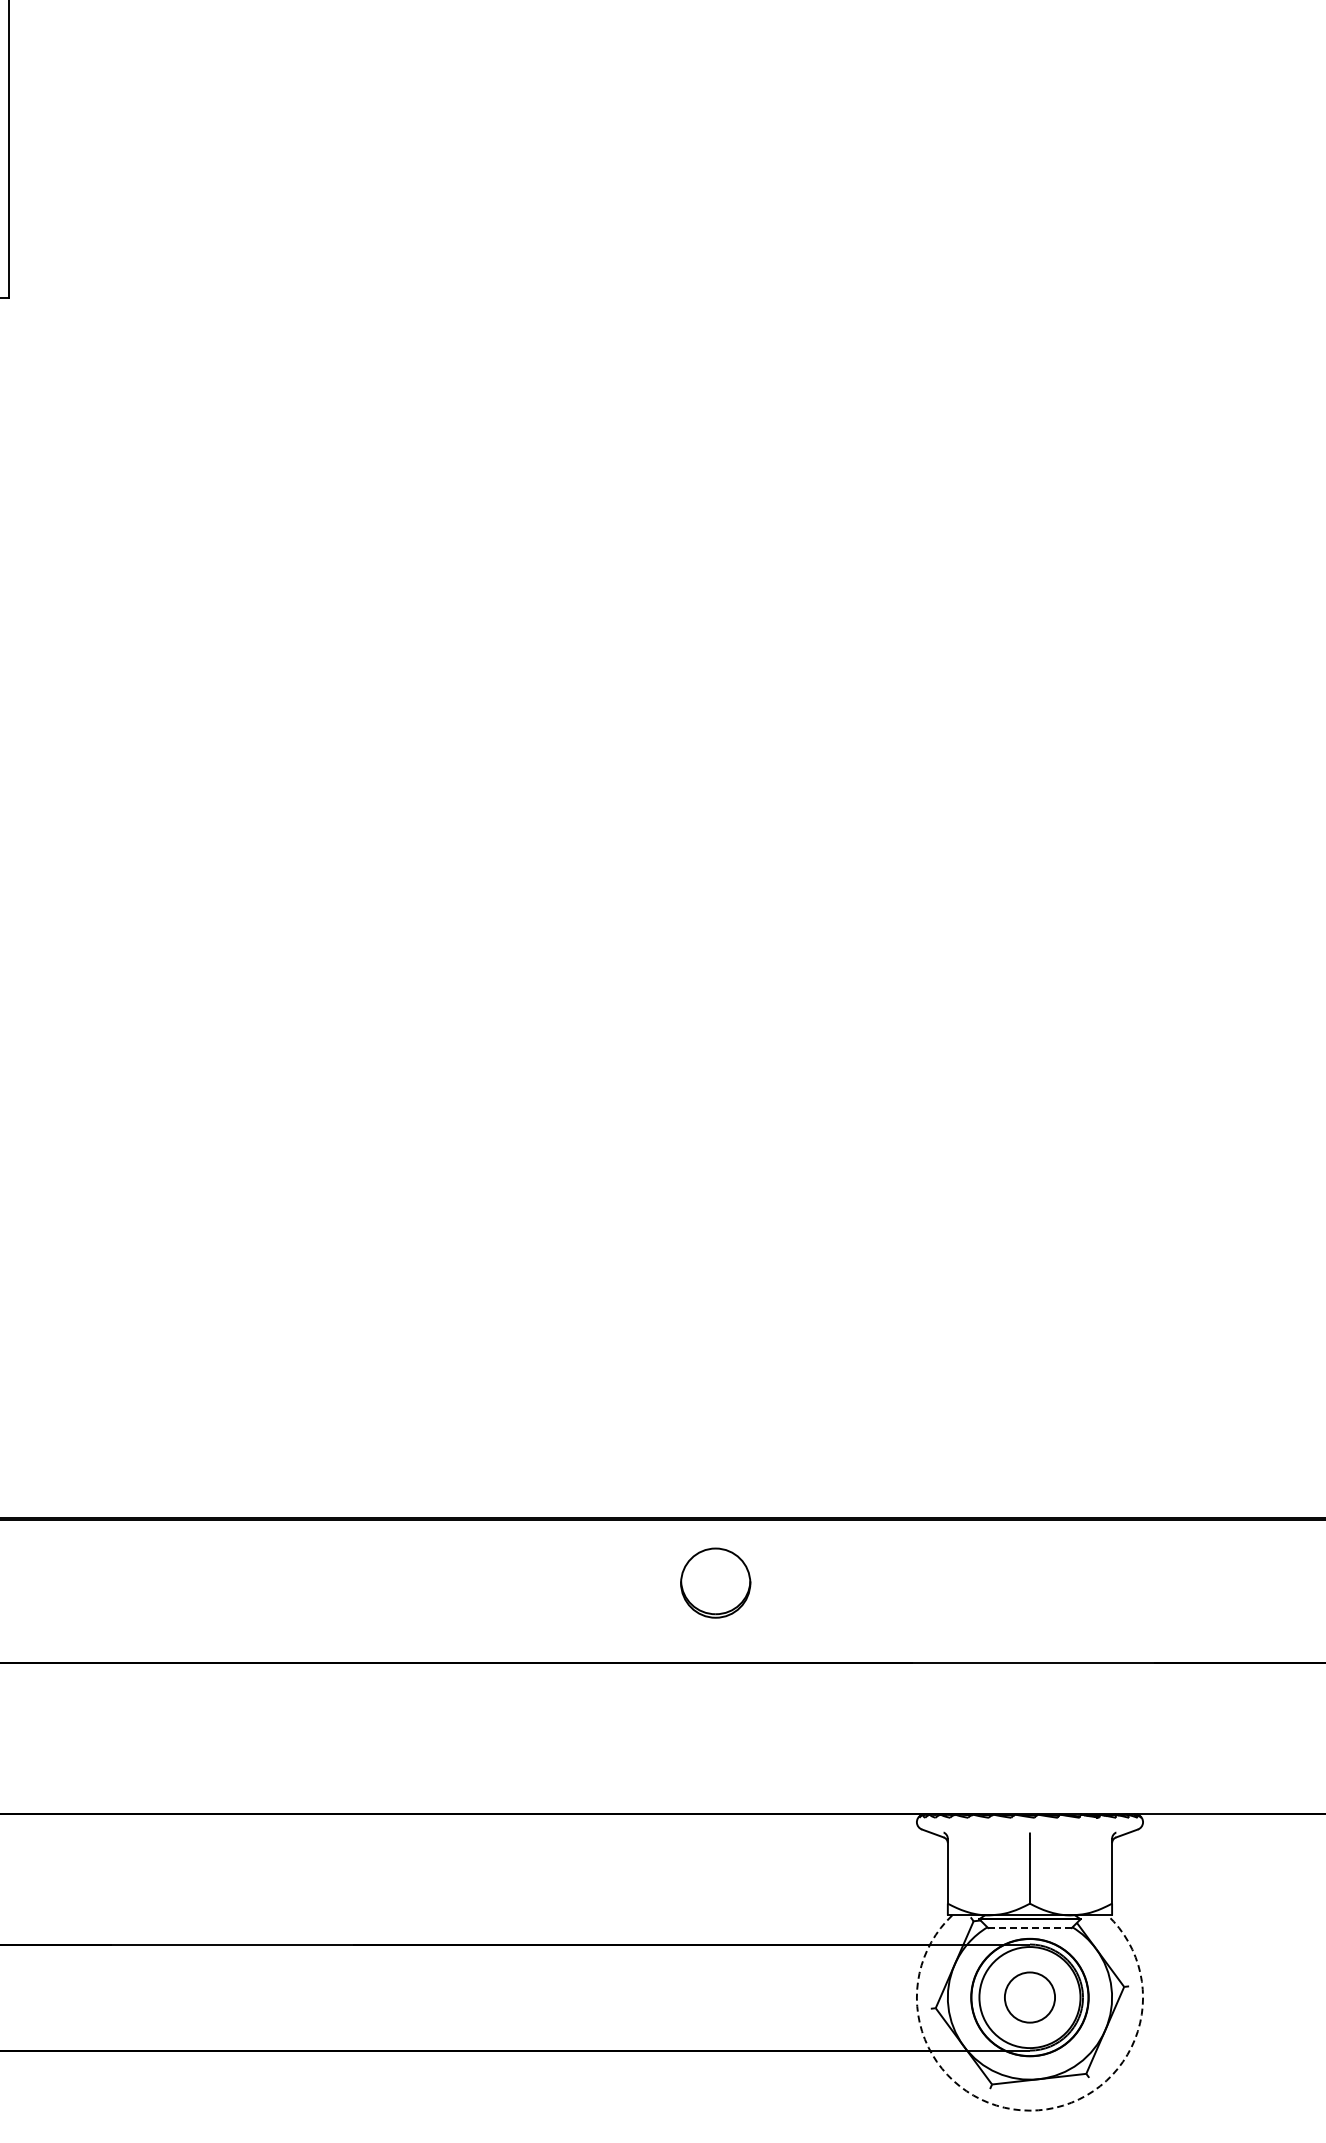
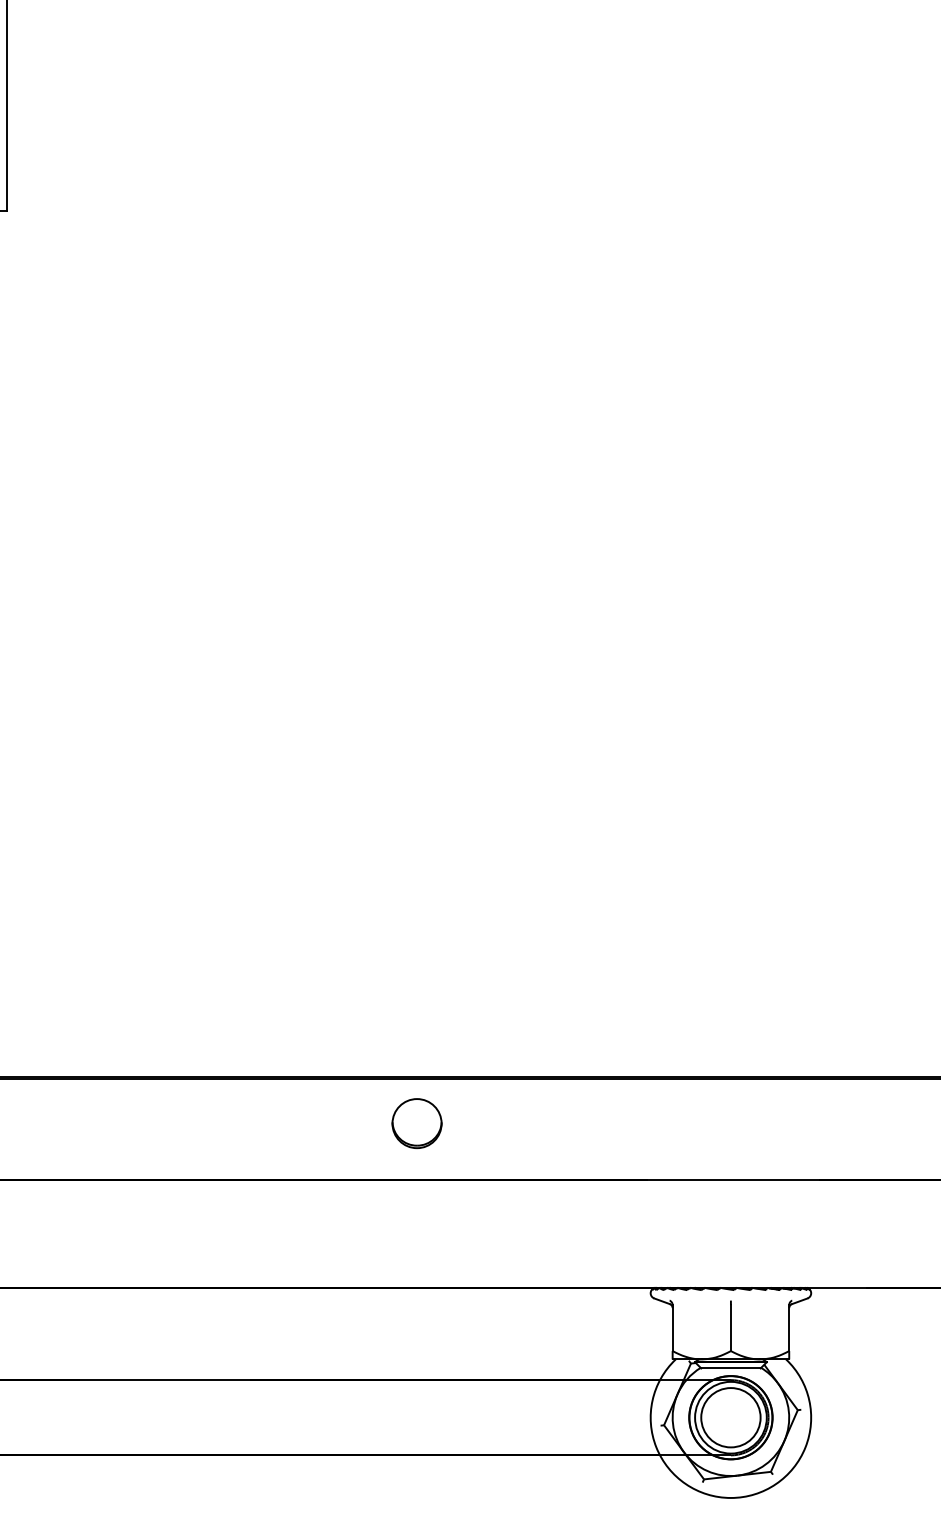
part: (715, 1582) -> (416, 1123), moved
line: (1029, 1928) -> (730, 1368), dashed -> solid
circle: (1029, 1997) -> (730, 1417), size x1.67
arc: (1029, 2110) -> (730, 1497), dashed -> solid

